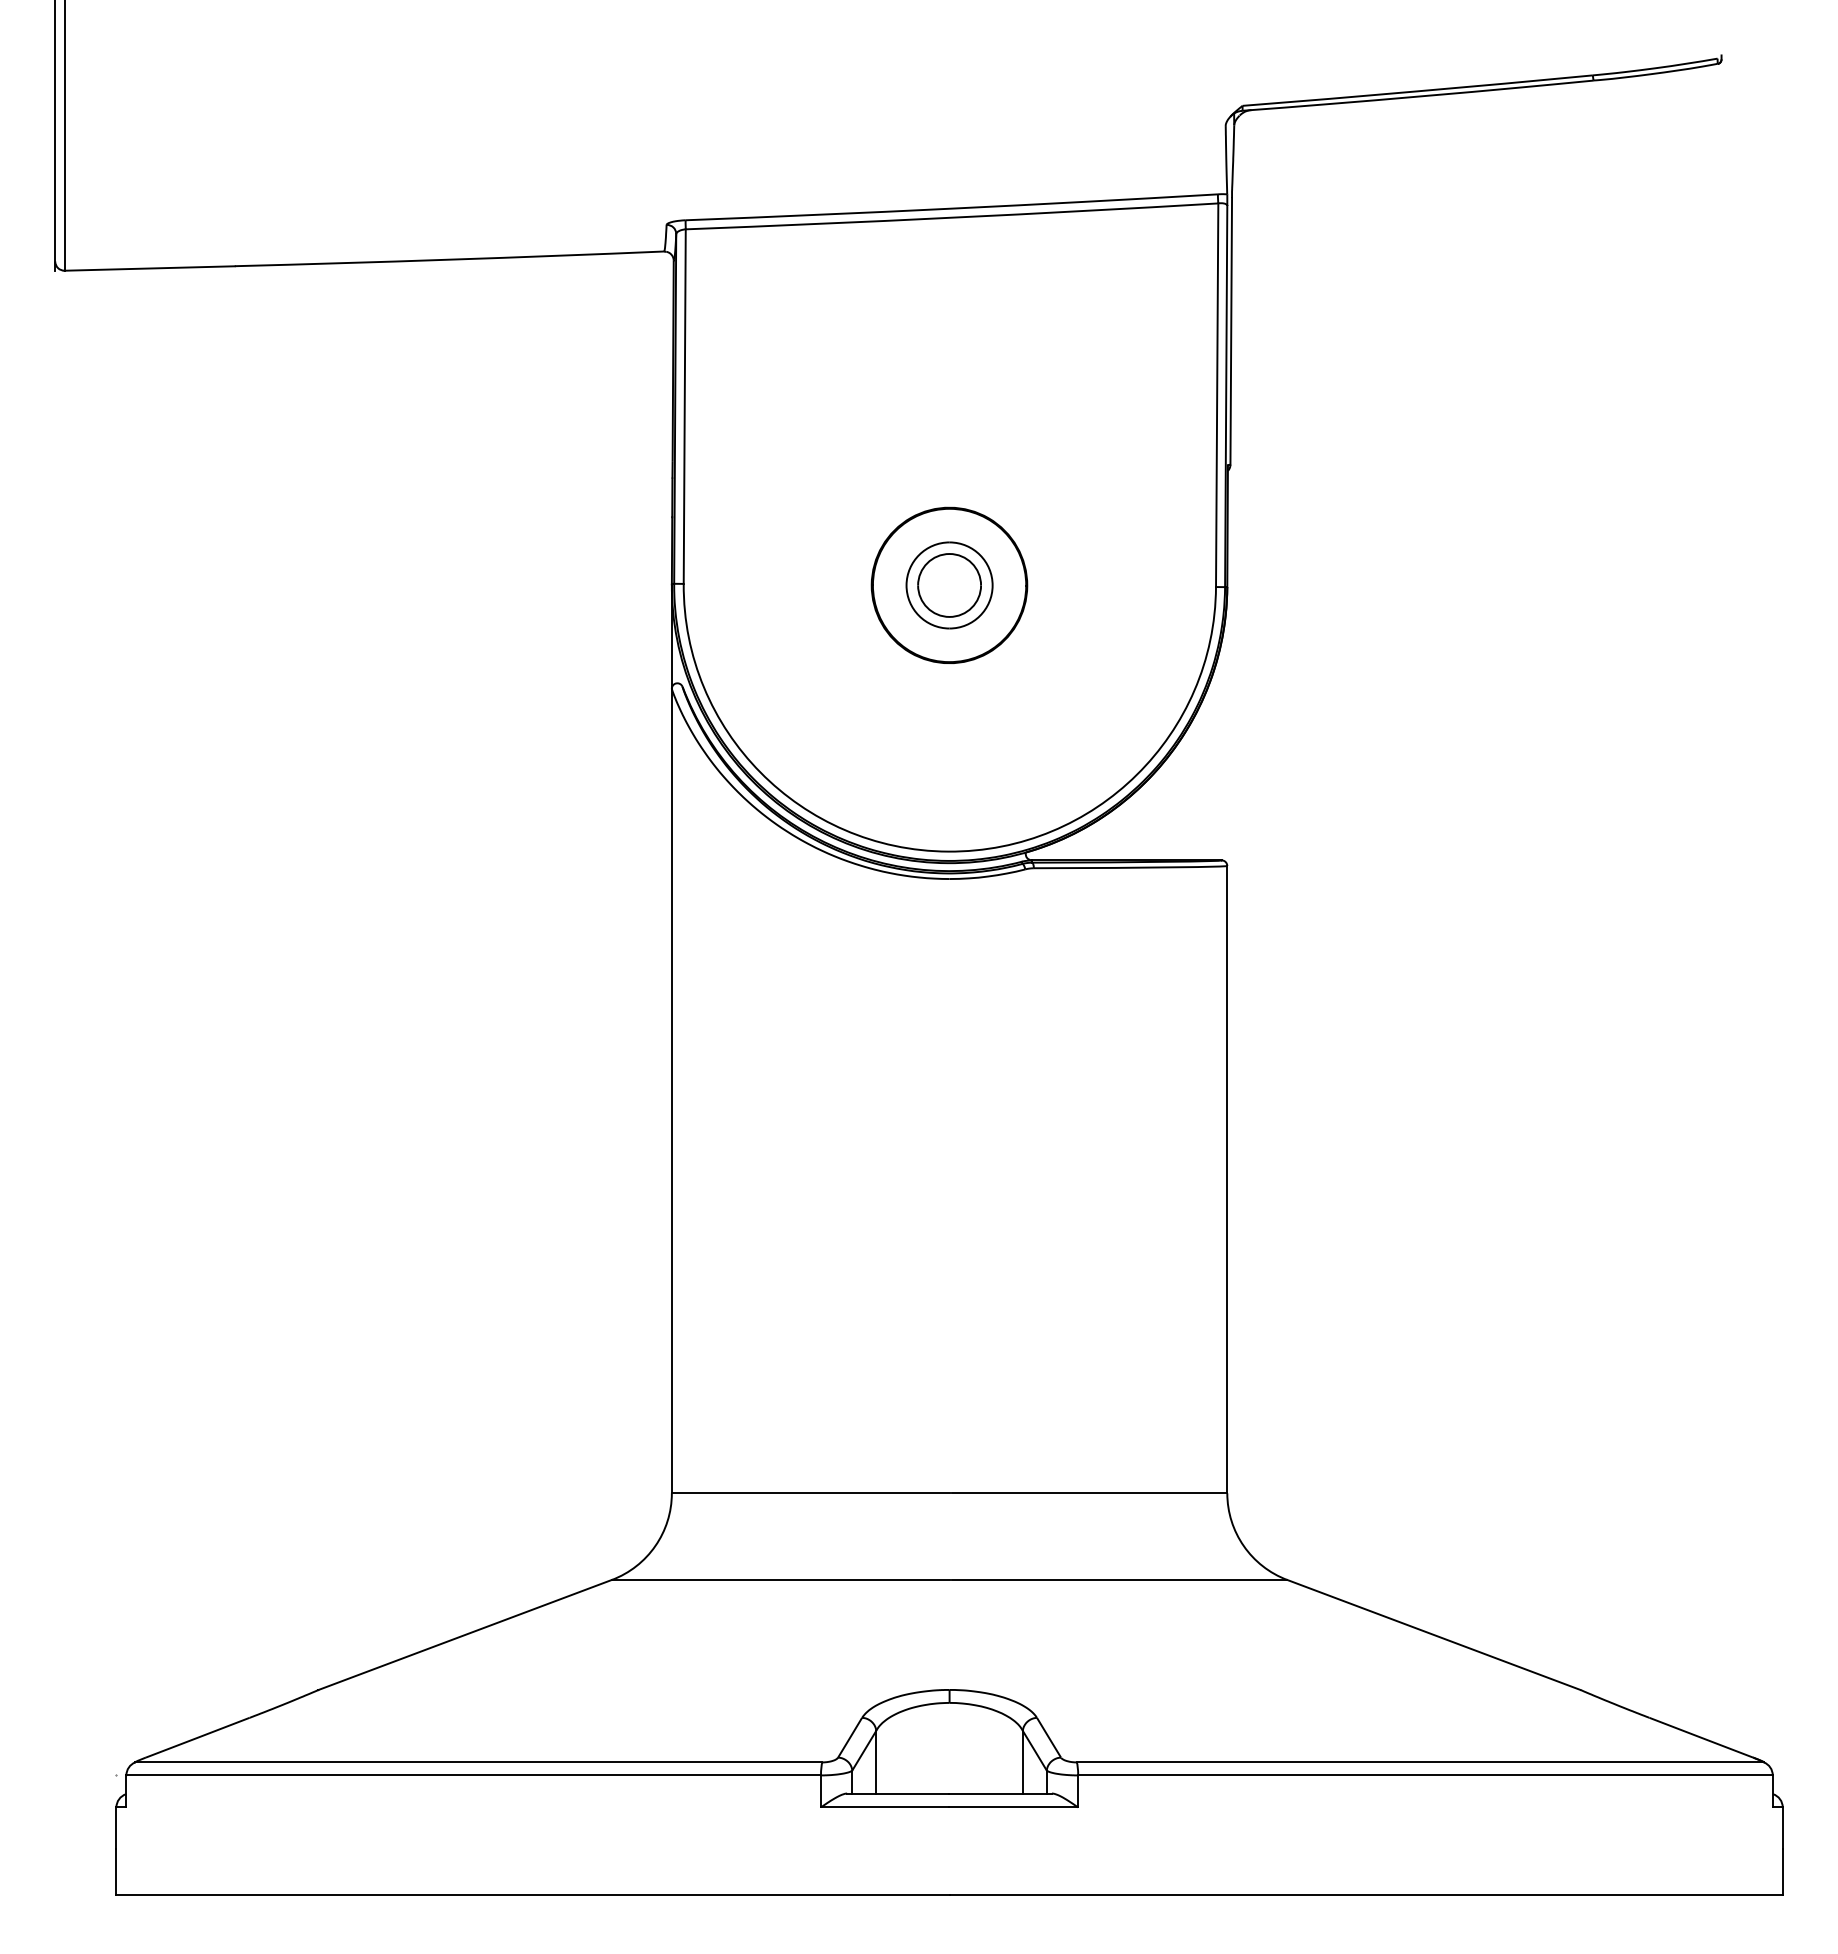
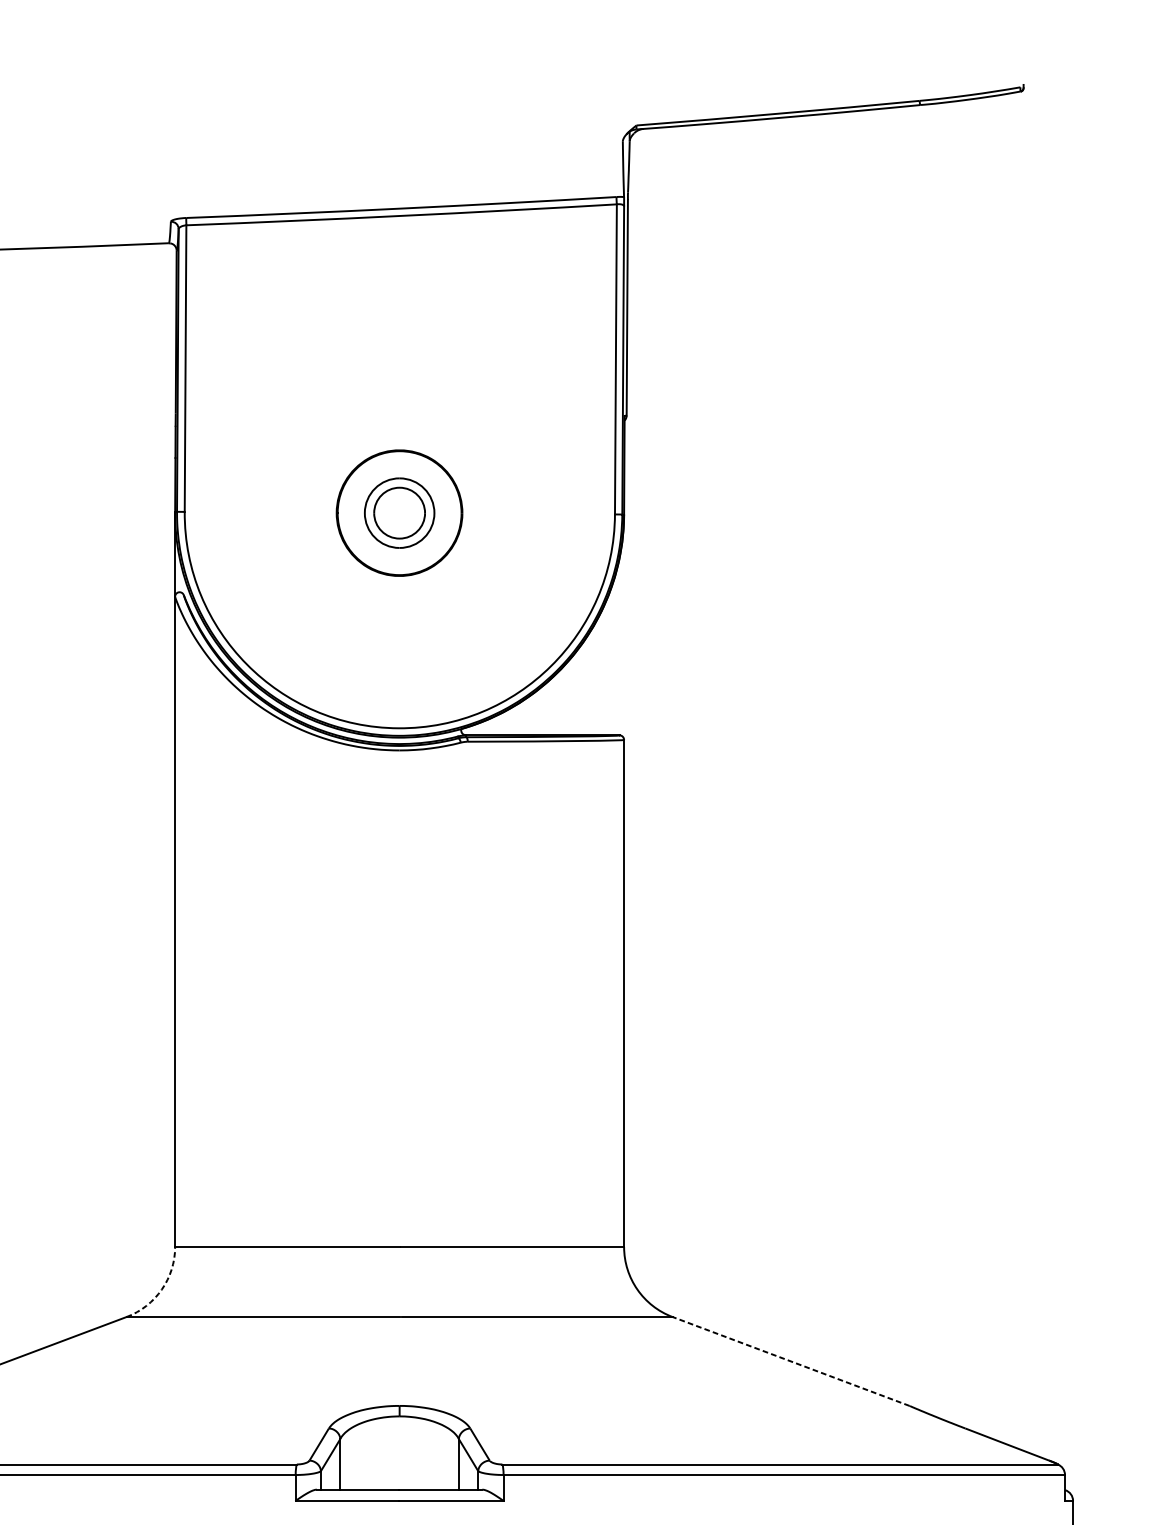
arc: (655, 1546) -> (161, 1289), solid -> dashed
line: (1433, 1634) -> (790, 1361), solid -> dashed

